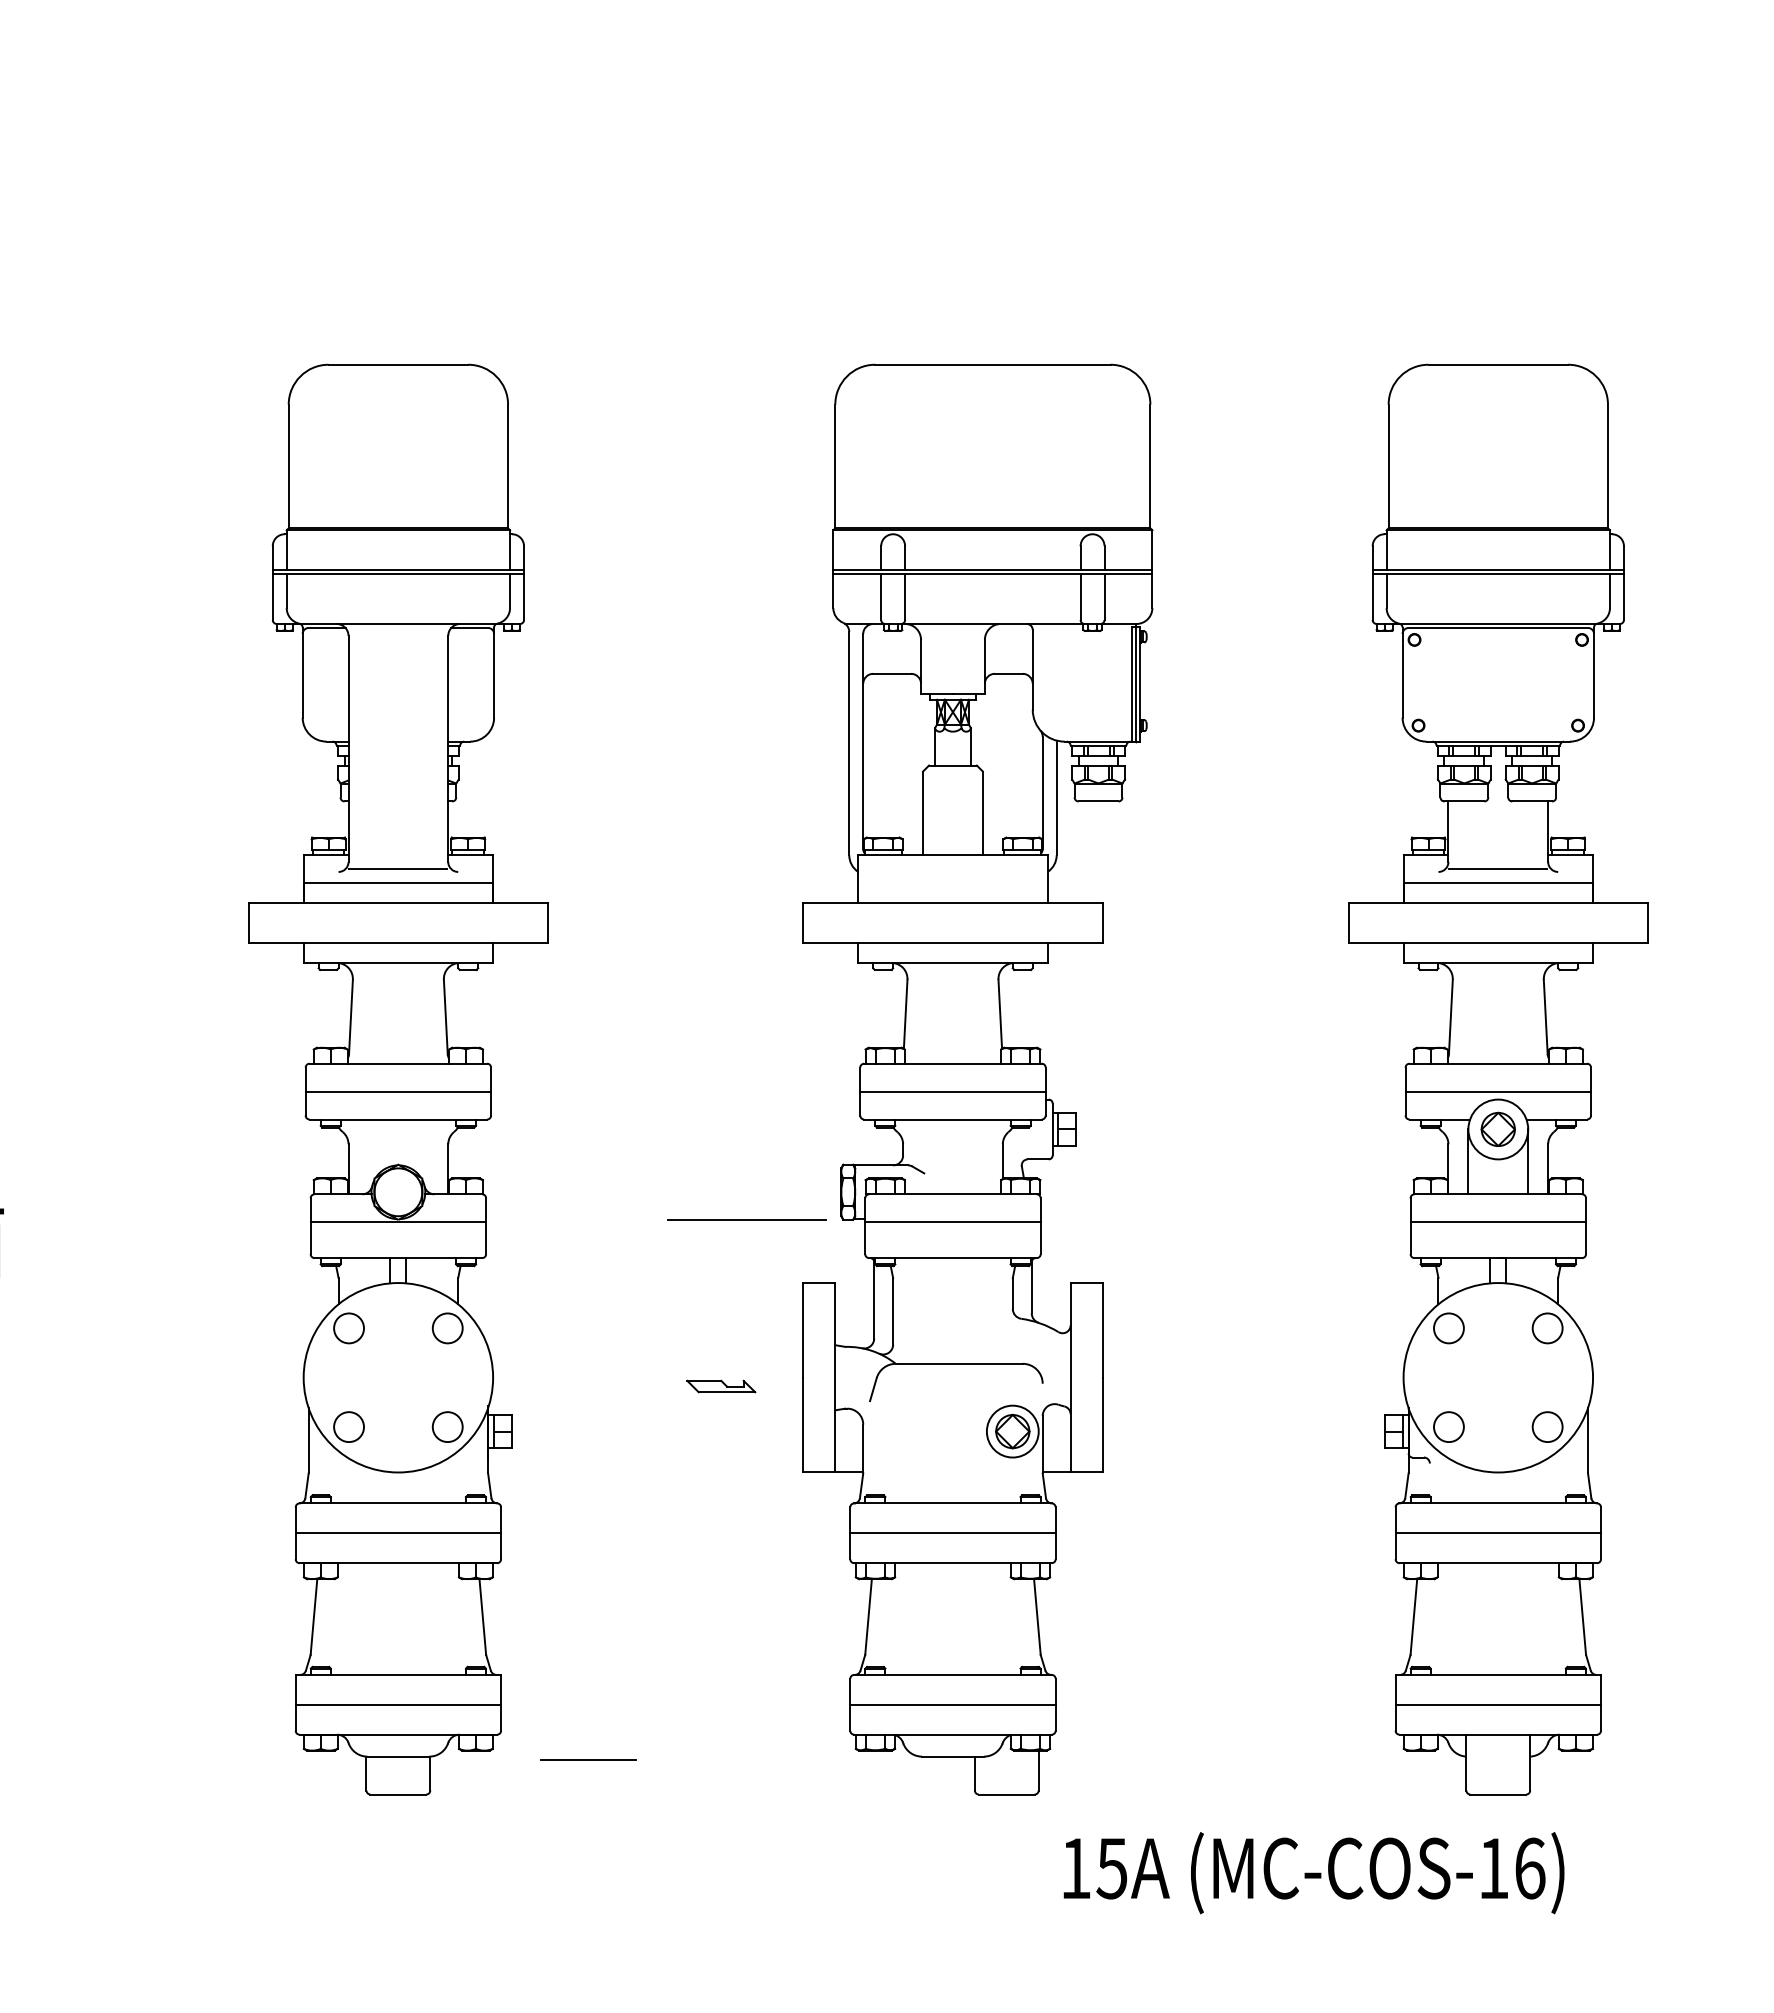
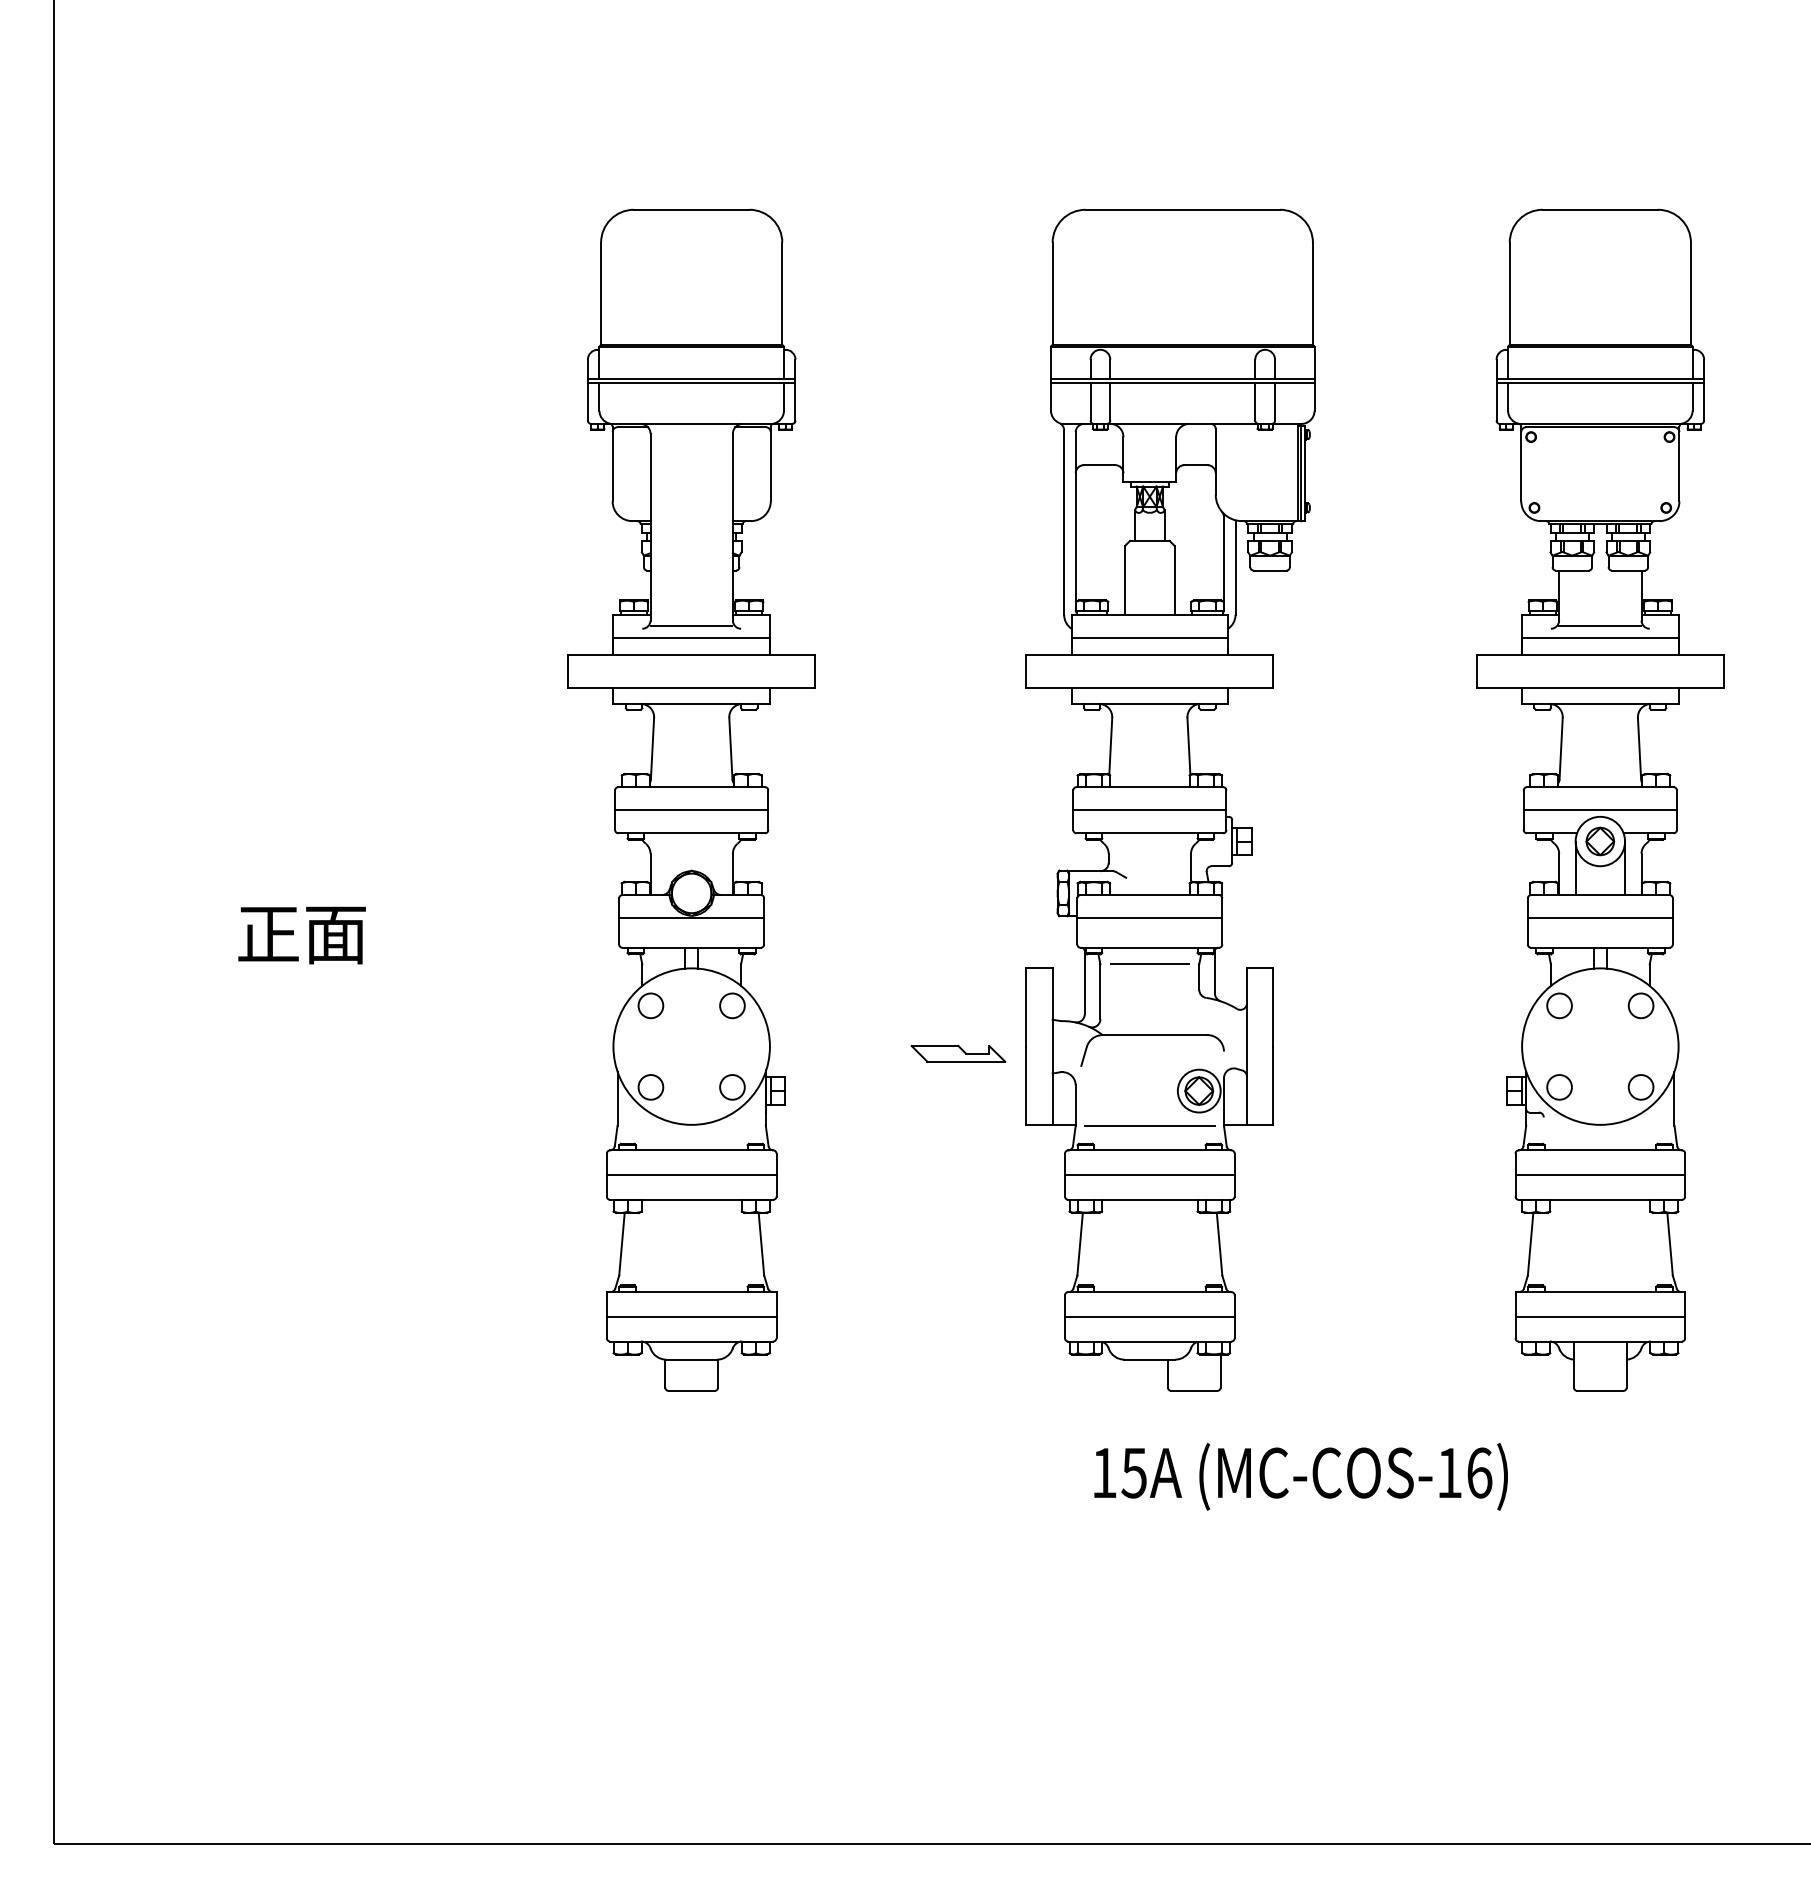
line: (952, 883) -> (1149, 638), added
line: (746, 1220) -> (1149, 1125), moved
part: (721, 1386) -> (958, 1053), size x1.67
line: (588, 1758) -> (1149, 963), moved
text: (1313, 1872) -> (1300, 1476), moved

